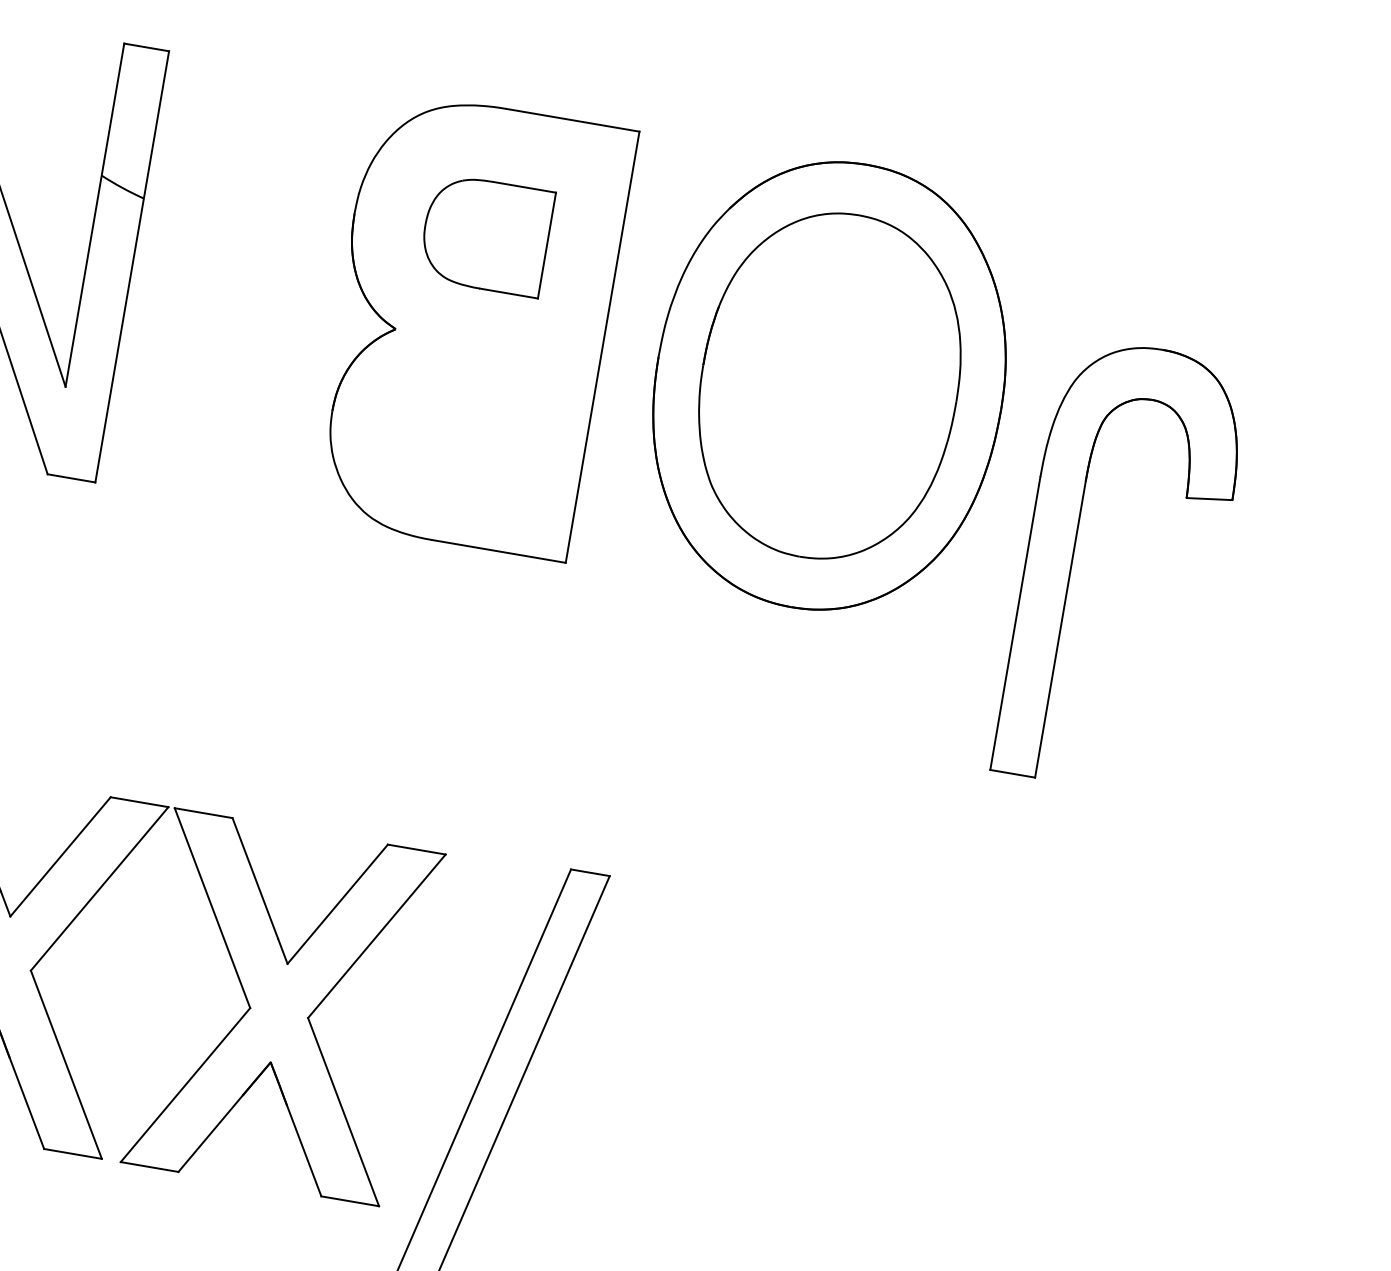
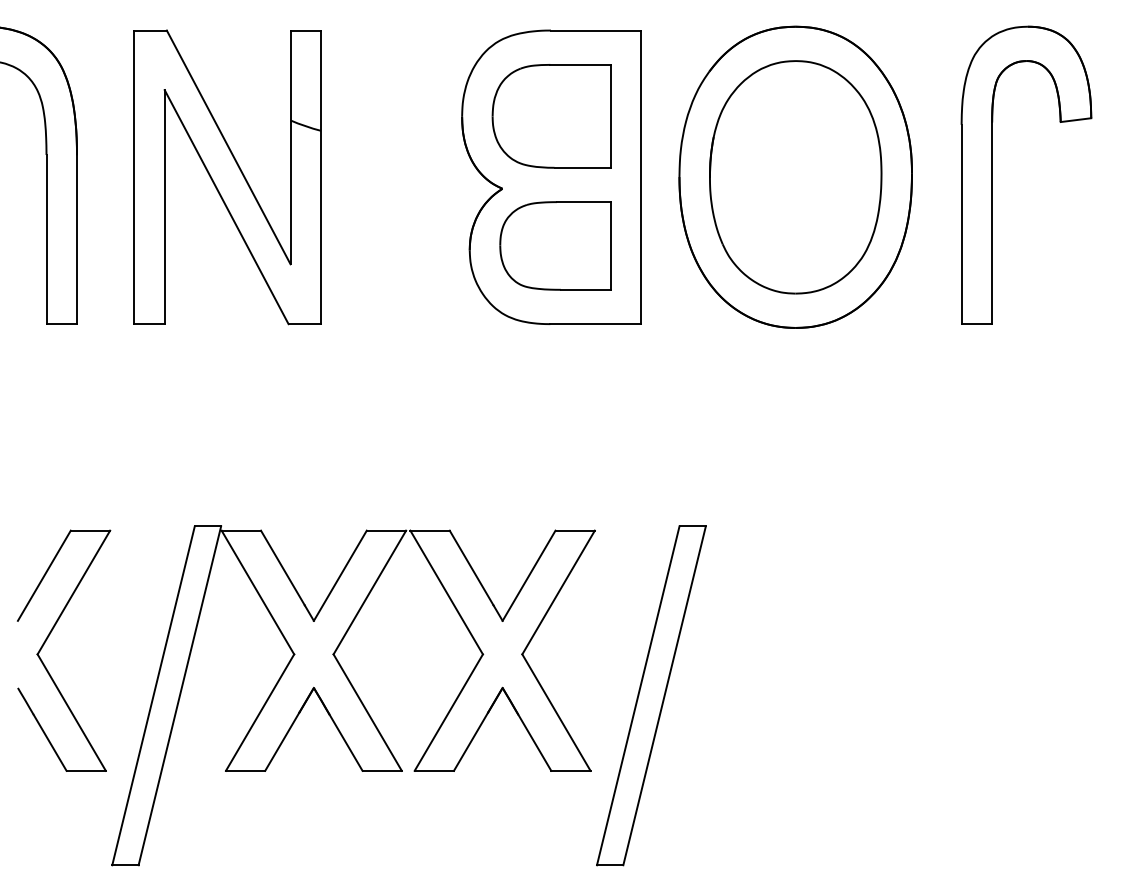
part: (485, 235) -> (551, 116), size x1.43
part: (459, 425) -> (555, 245), added
part: (1073, 557) -> (992, 174), moved

